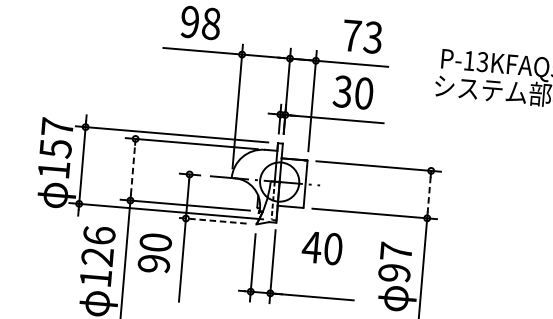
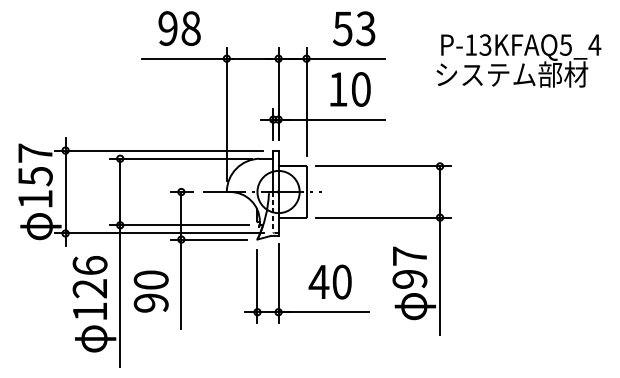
text: (351, 36) -> (342, 29), 73 -> 53
text: (342, 91) -> (337, 89), 30 -> 10
line: (133, 170) -> (120, 192), dashed -> solid
line: (429, 195) -> (440, 192), dashed -> solid
line: (211, 220) -> (208, 239), dashed -> solid
text: (321, 247) -> (329, 281), moved
text: (154, 253) -> (150, 291), moved

